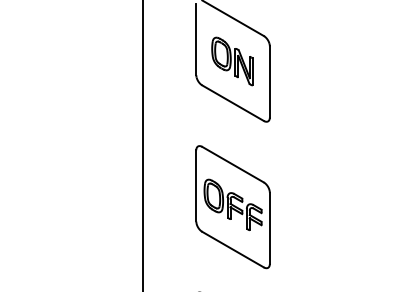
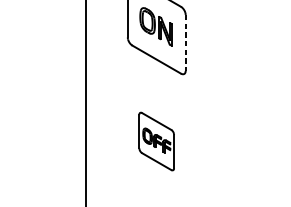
line: (269, 81) -> (185, 42), solid -> dashed
part: (232, 207) -> (156, 141), size x0.6

